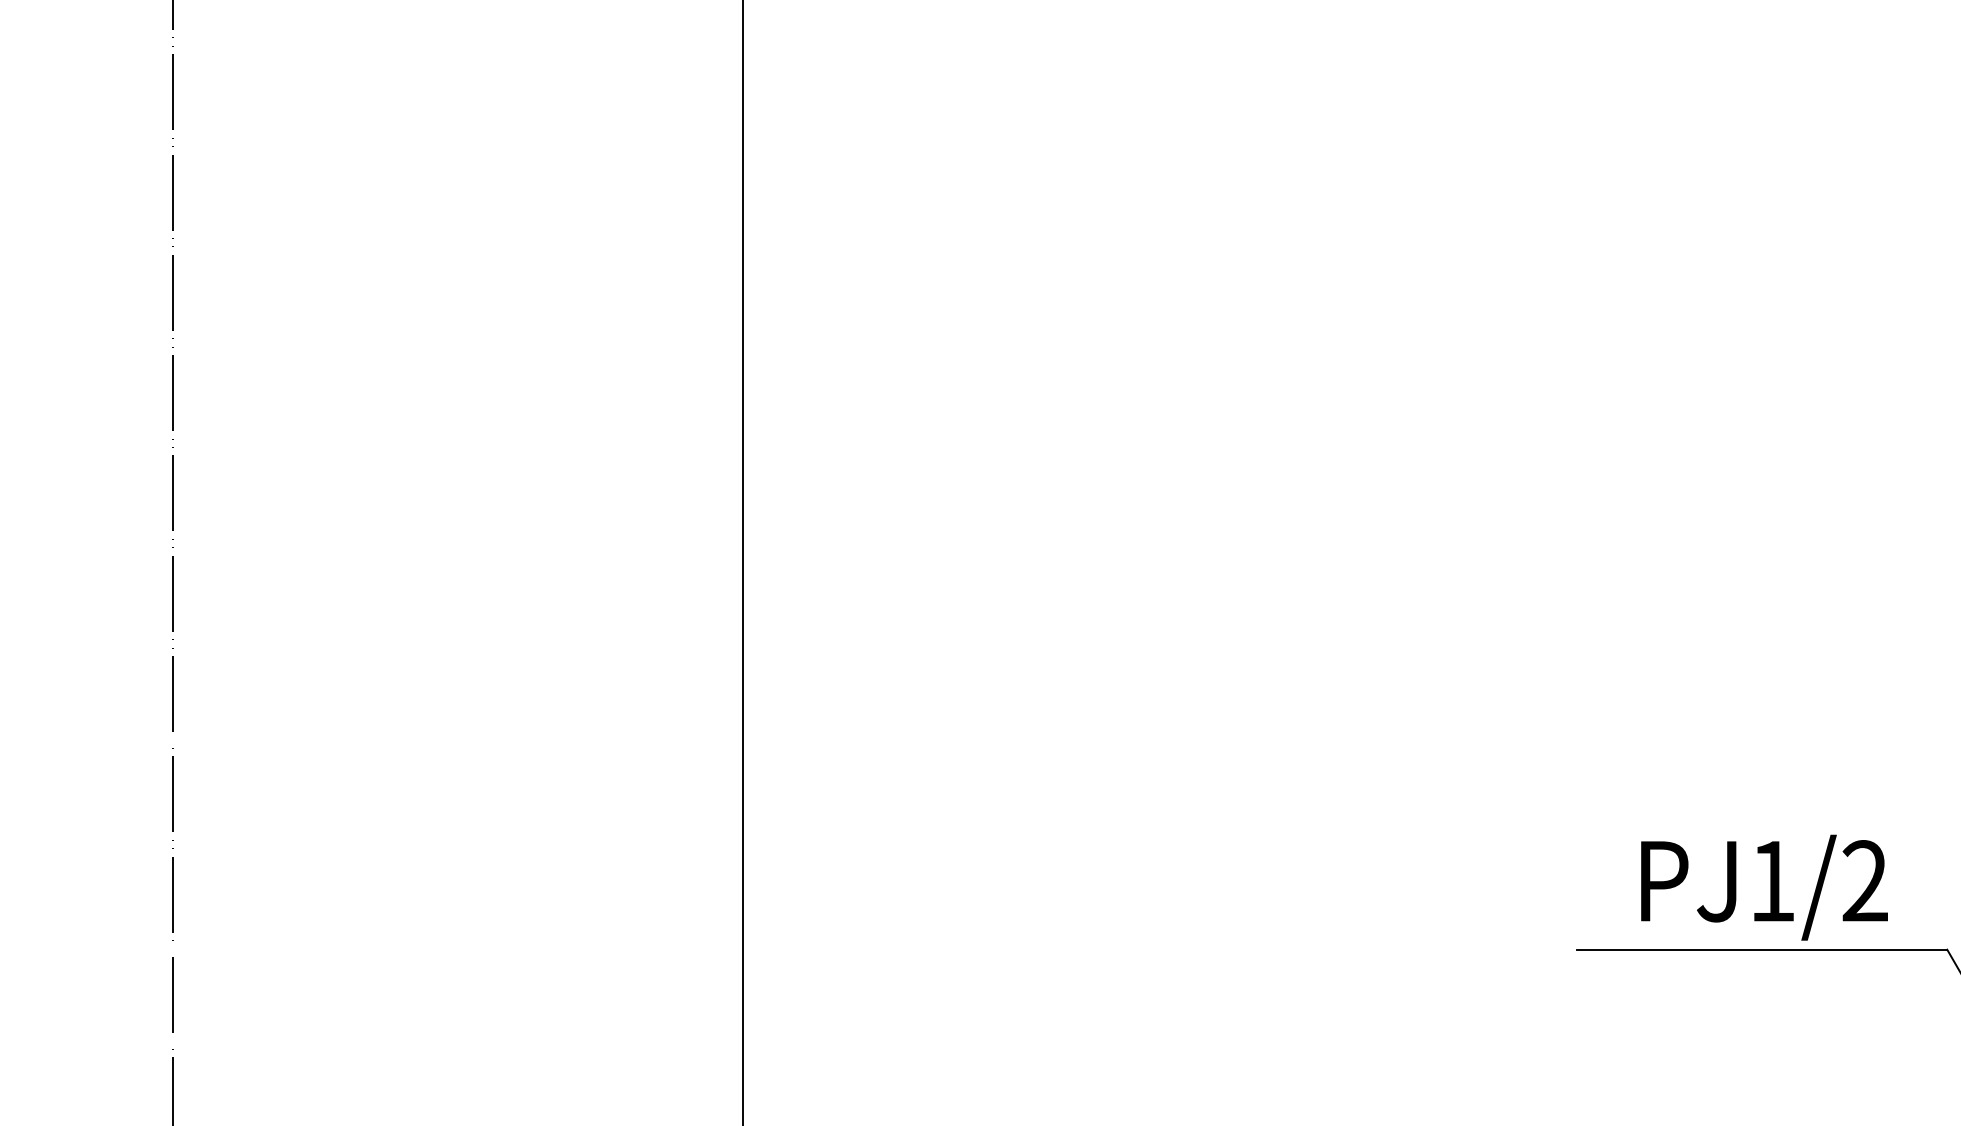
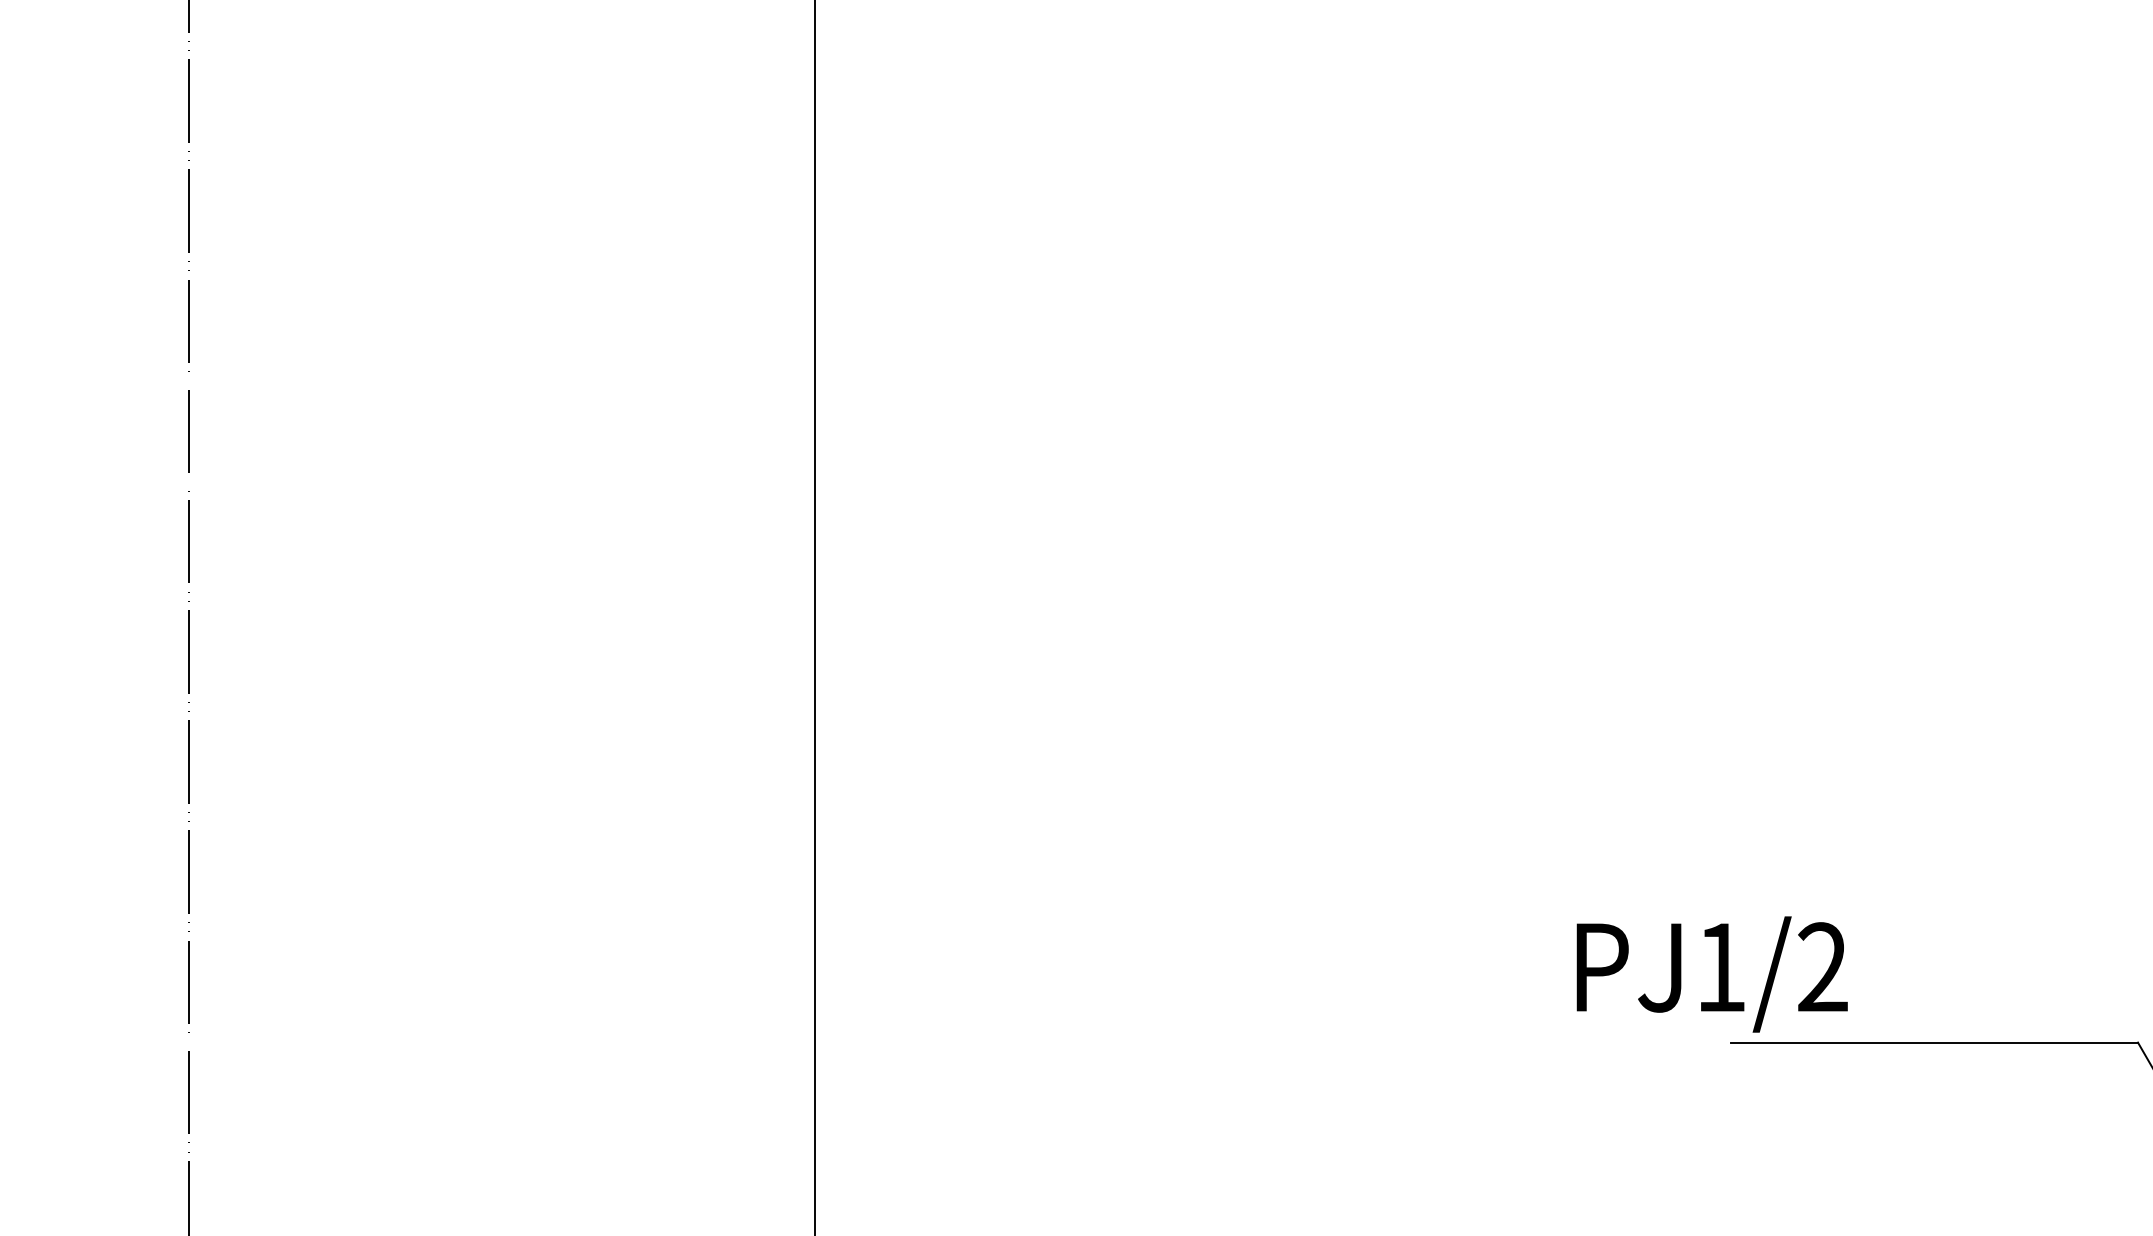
text: (1764, 887) -> (1712, 974), moved

